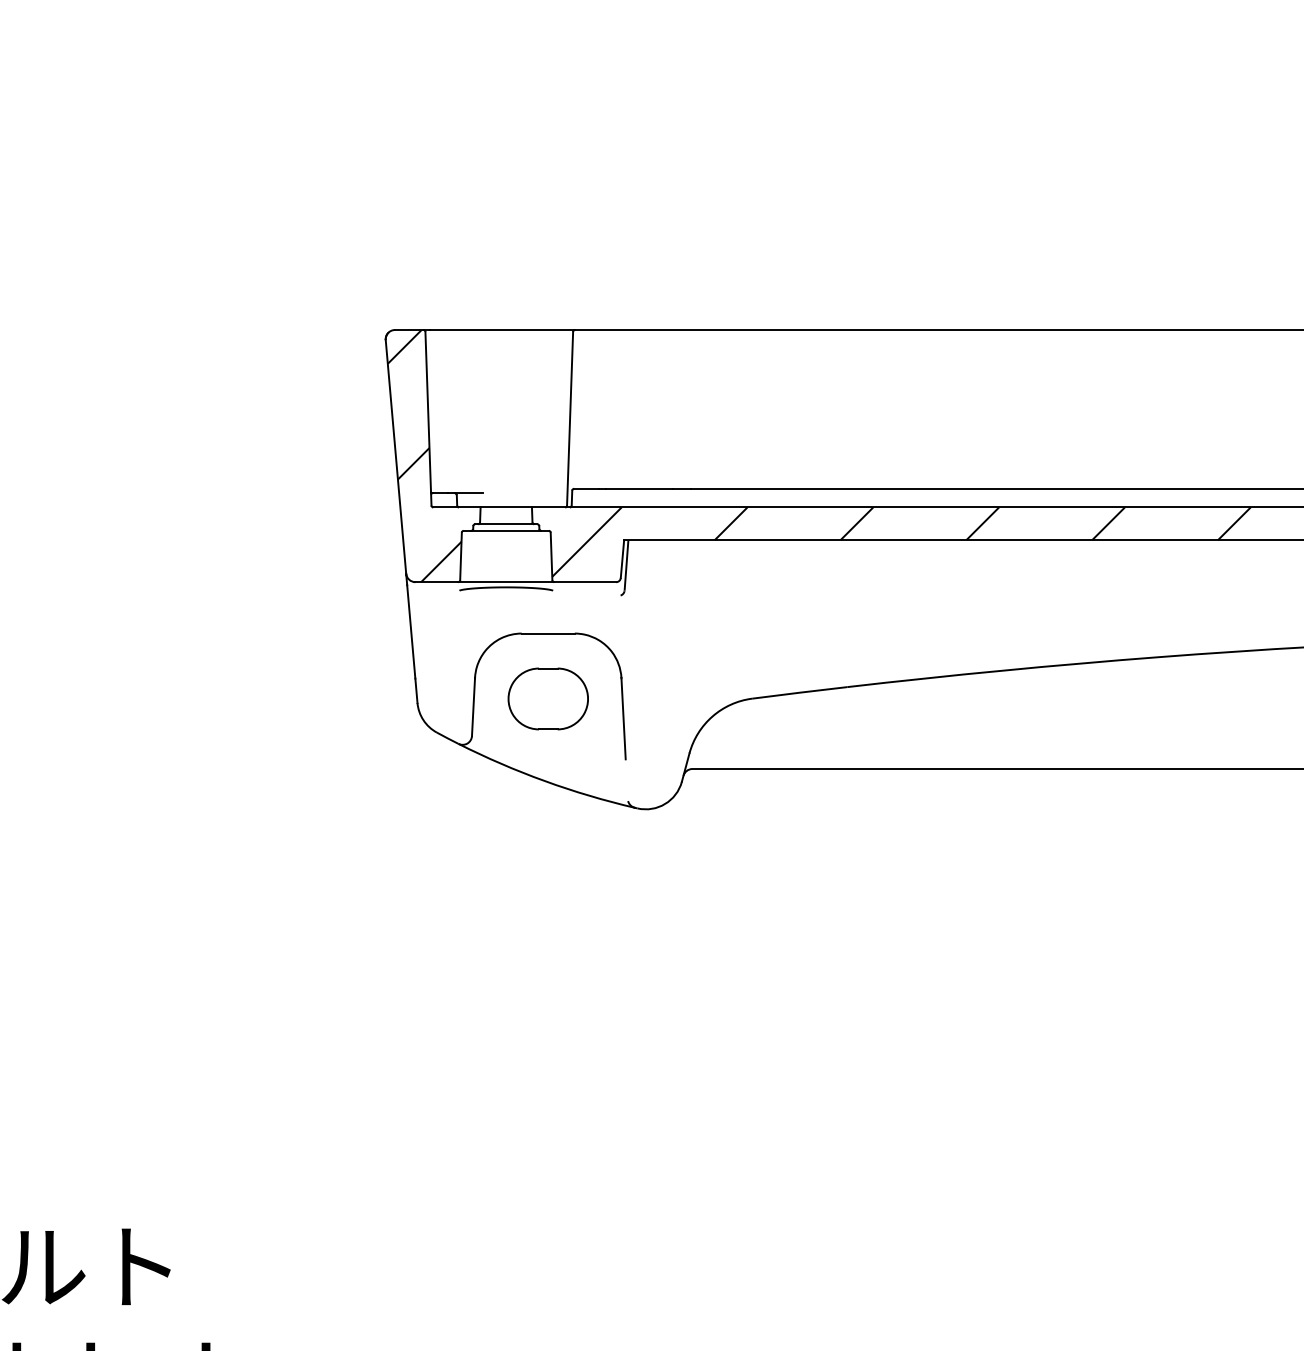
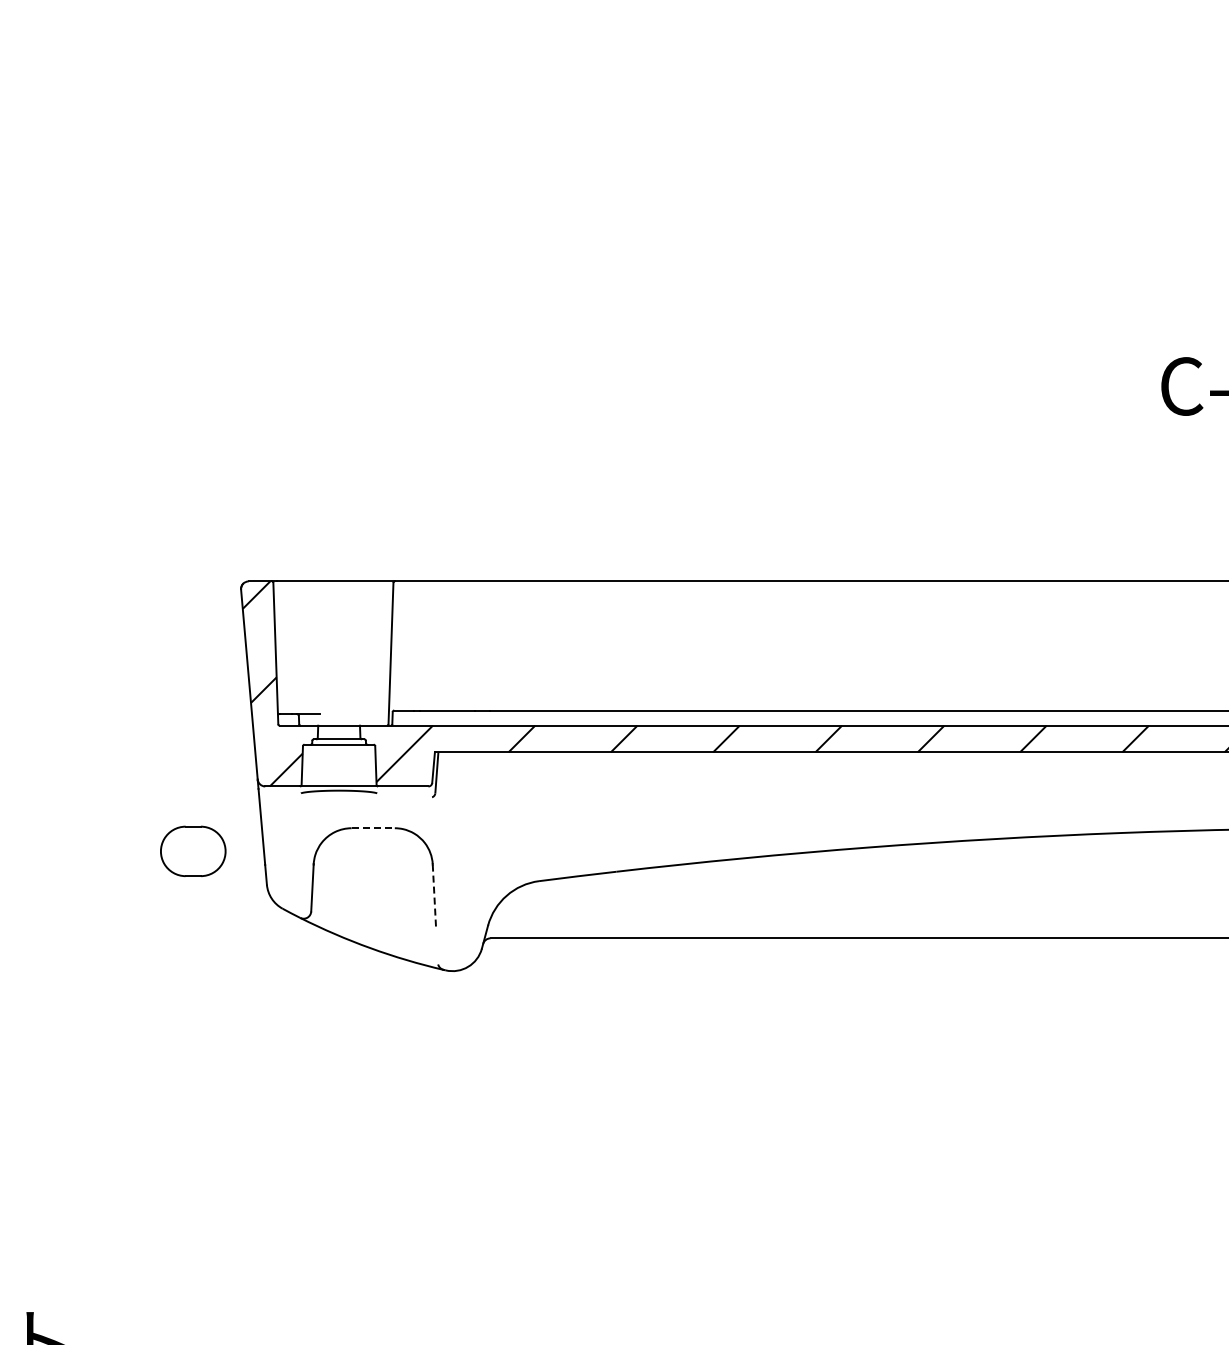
line: (548, 633) -> (373, 828), solid -> dashed
part: (548, 697) -> (193, 850), moved
line: (623, 718) -> (434, 897), solid -> dashed

